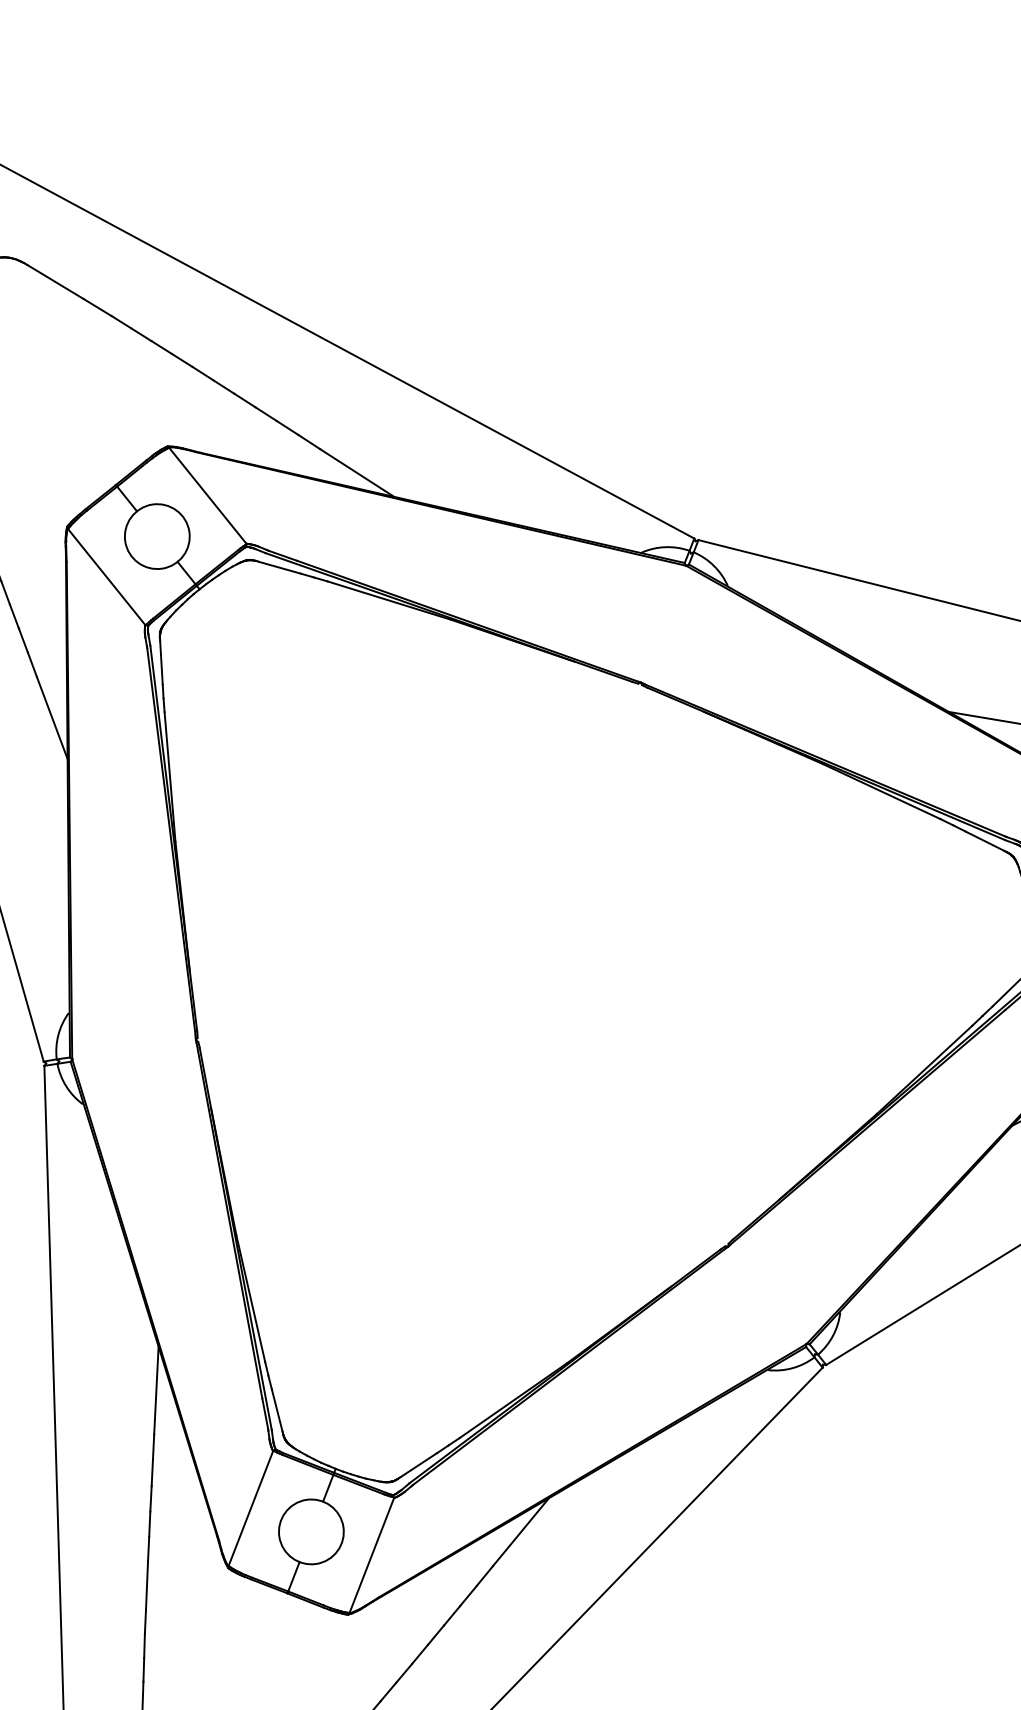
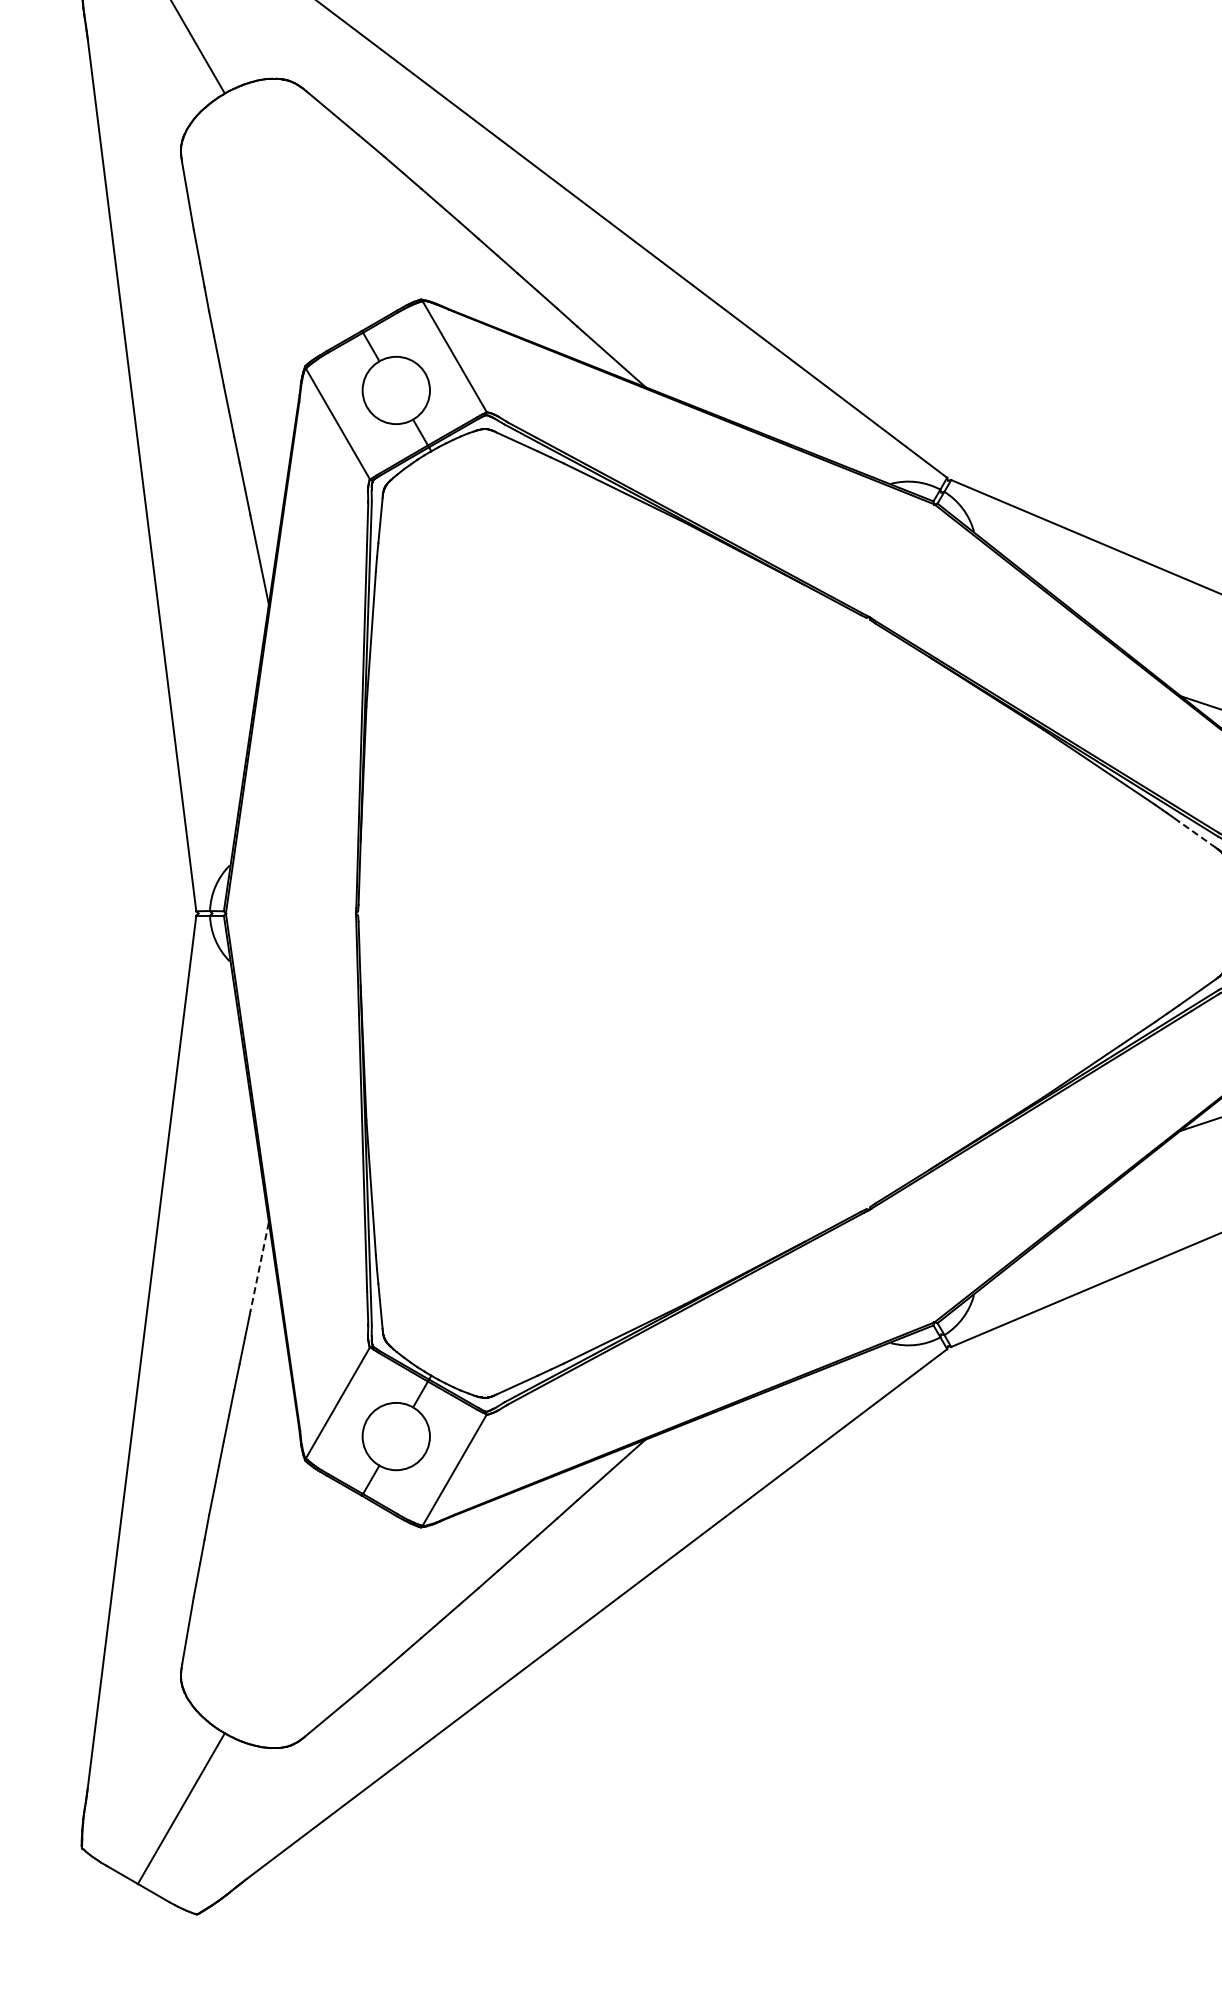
line: (985, 841) -> (1197, 834), solid -> dashed
line: (156, 1391) -> (259, 1267), solid -> dashed

